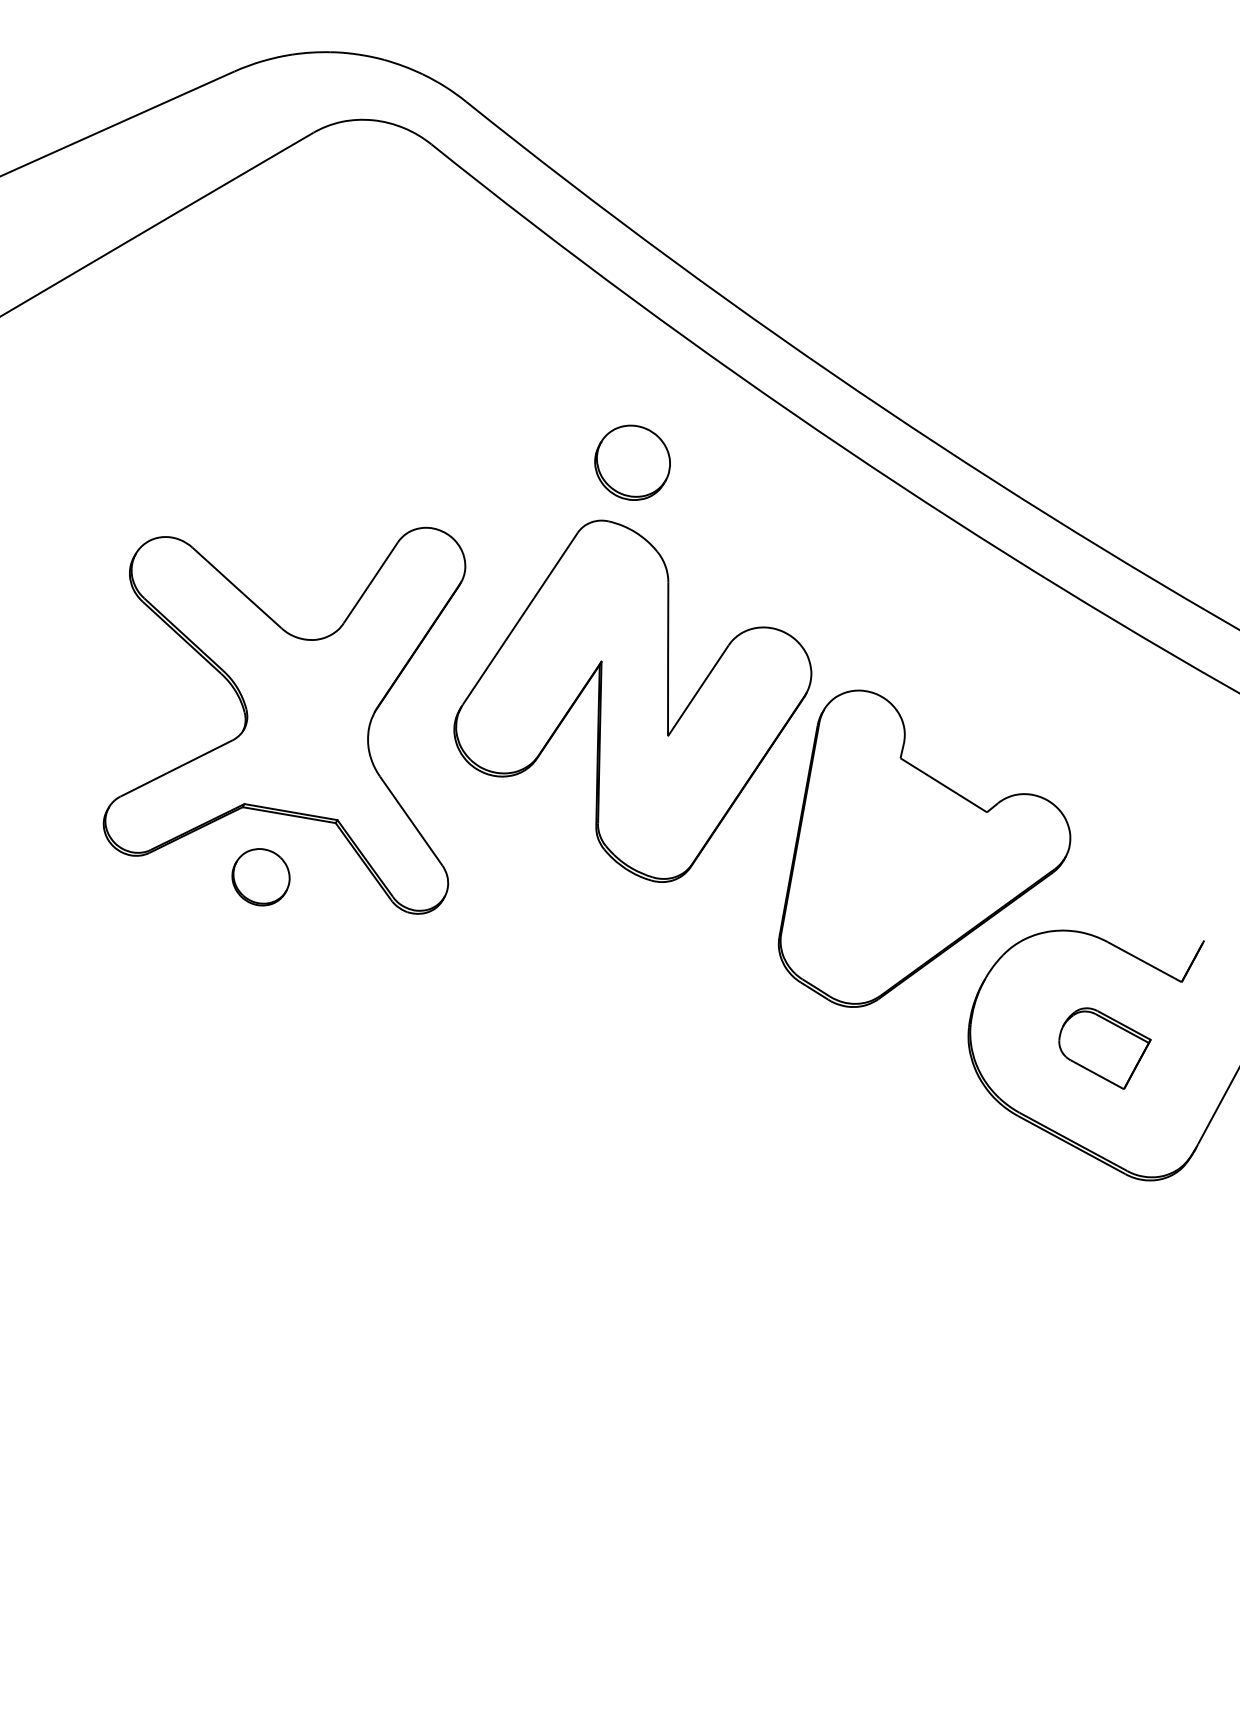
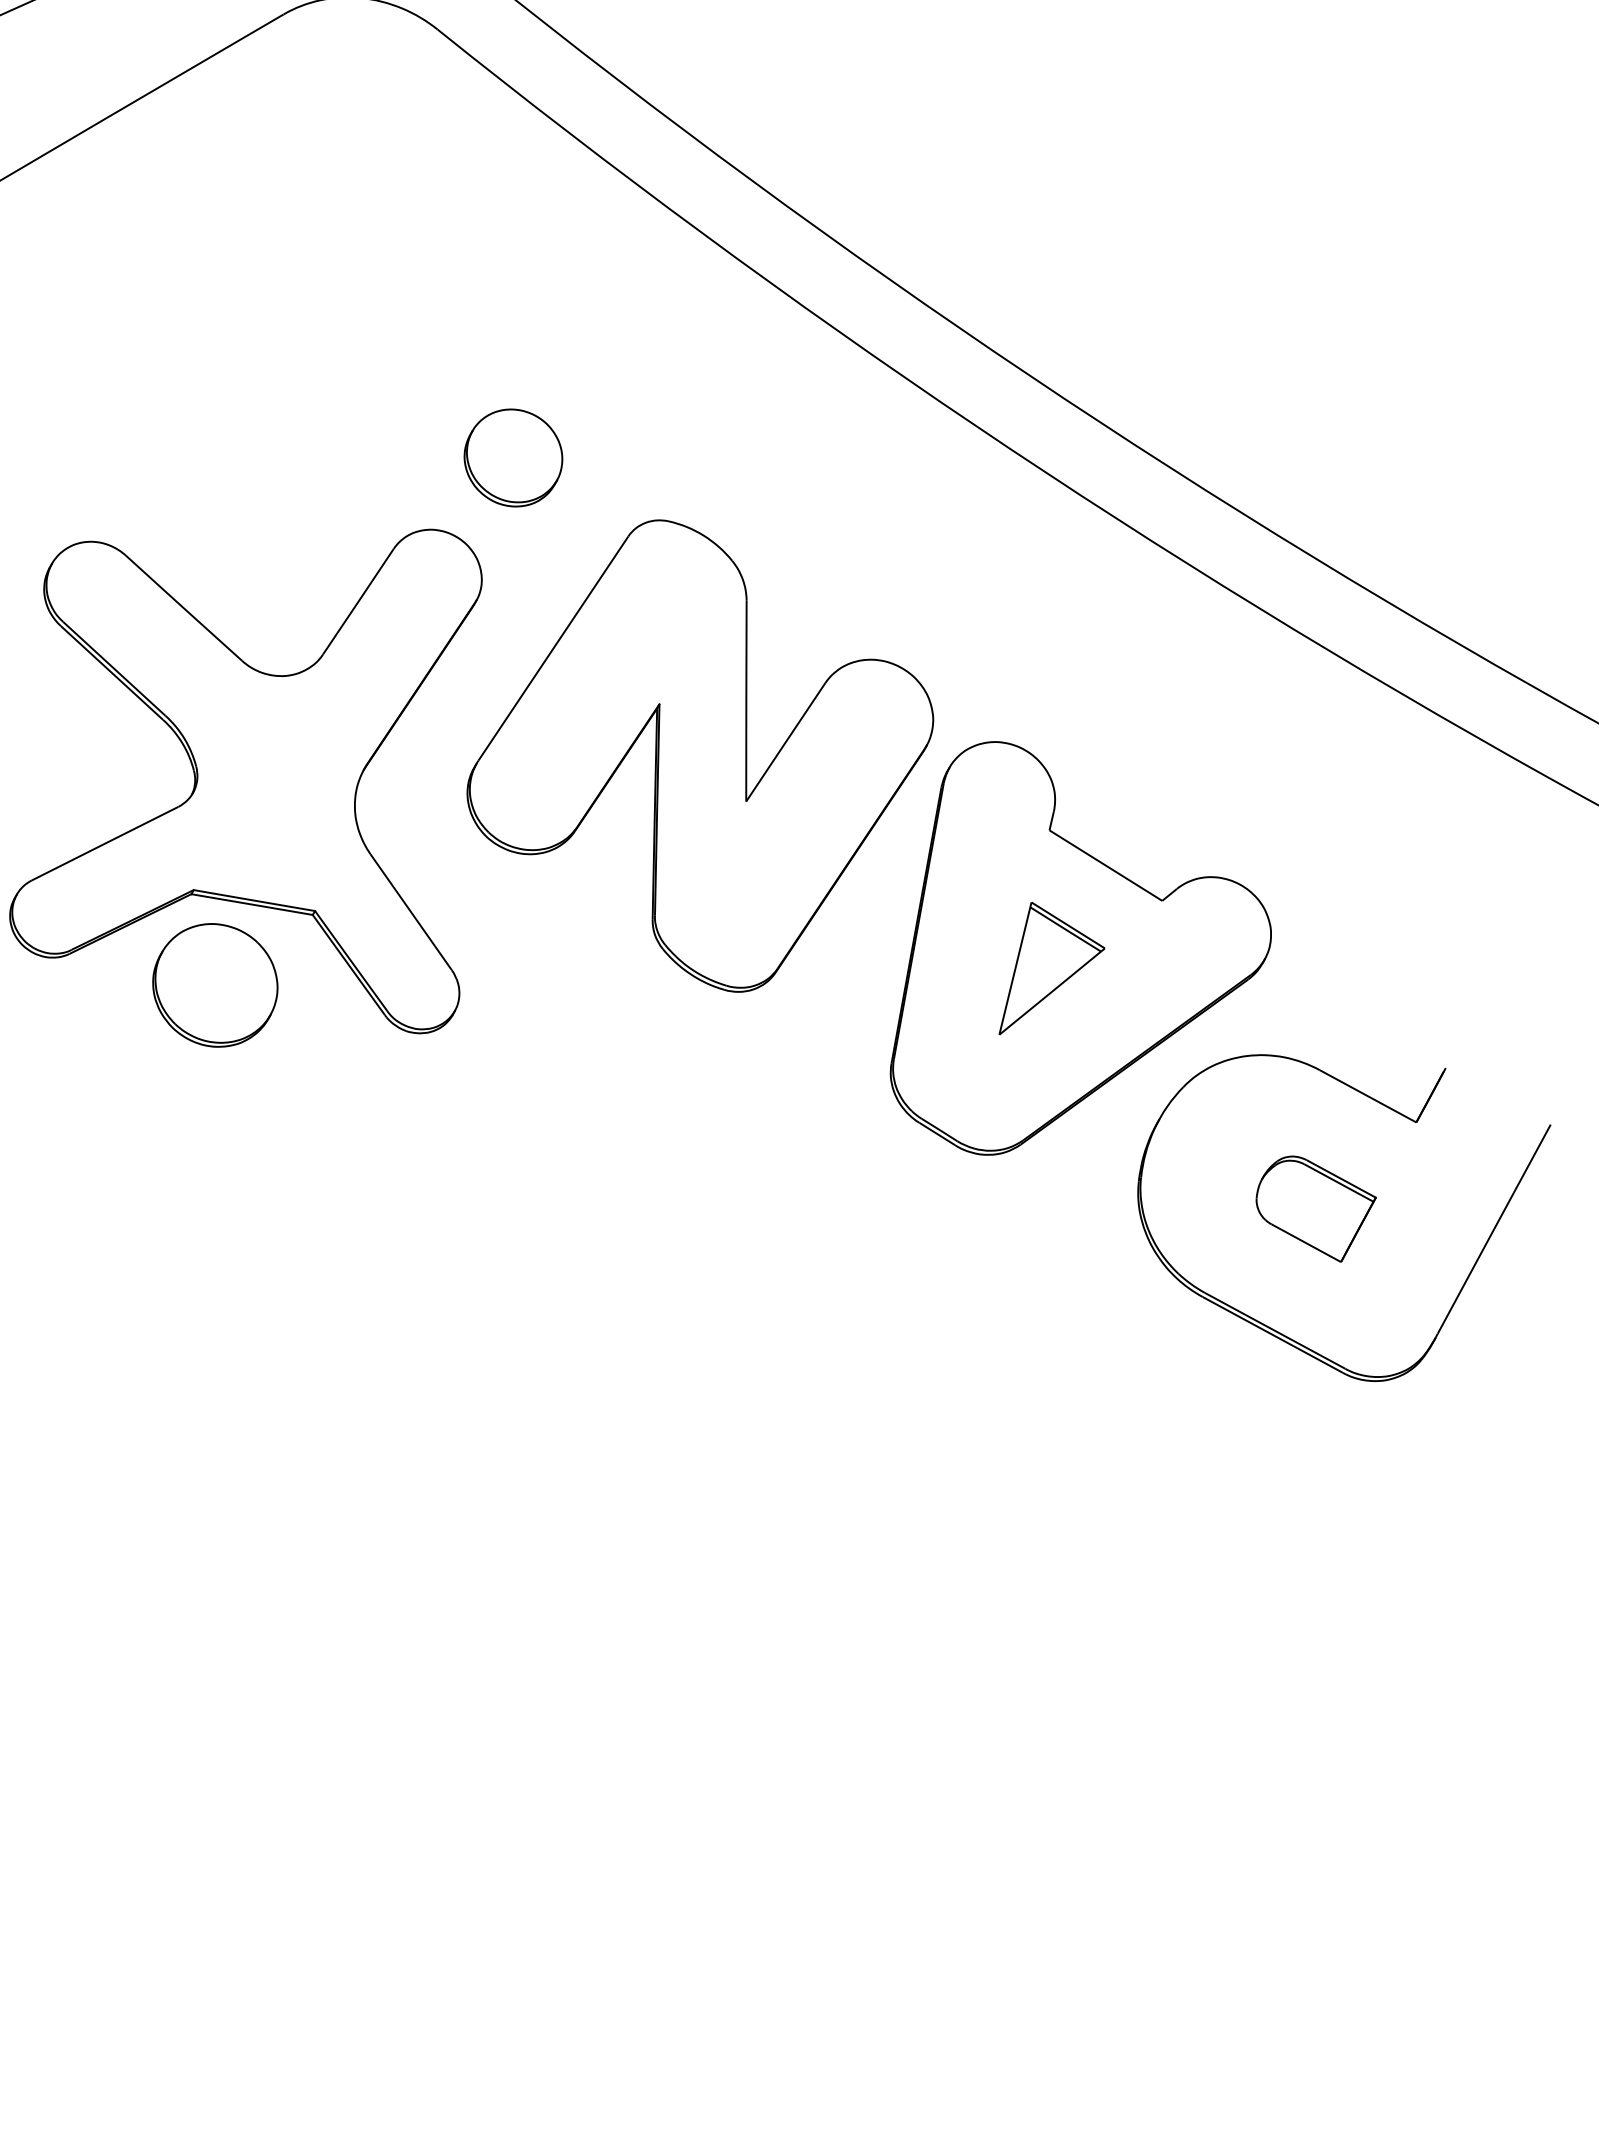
part: (632, 462) -> (513, 457), moved
part: (902, 864) -> (1052, 968), added
part: (260, 877) -> (214, 985), size x1.67

